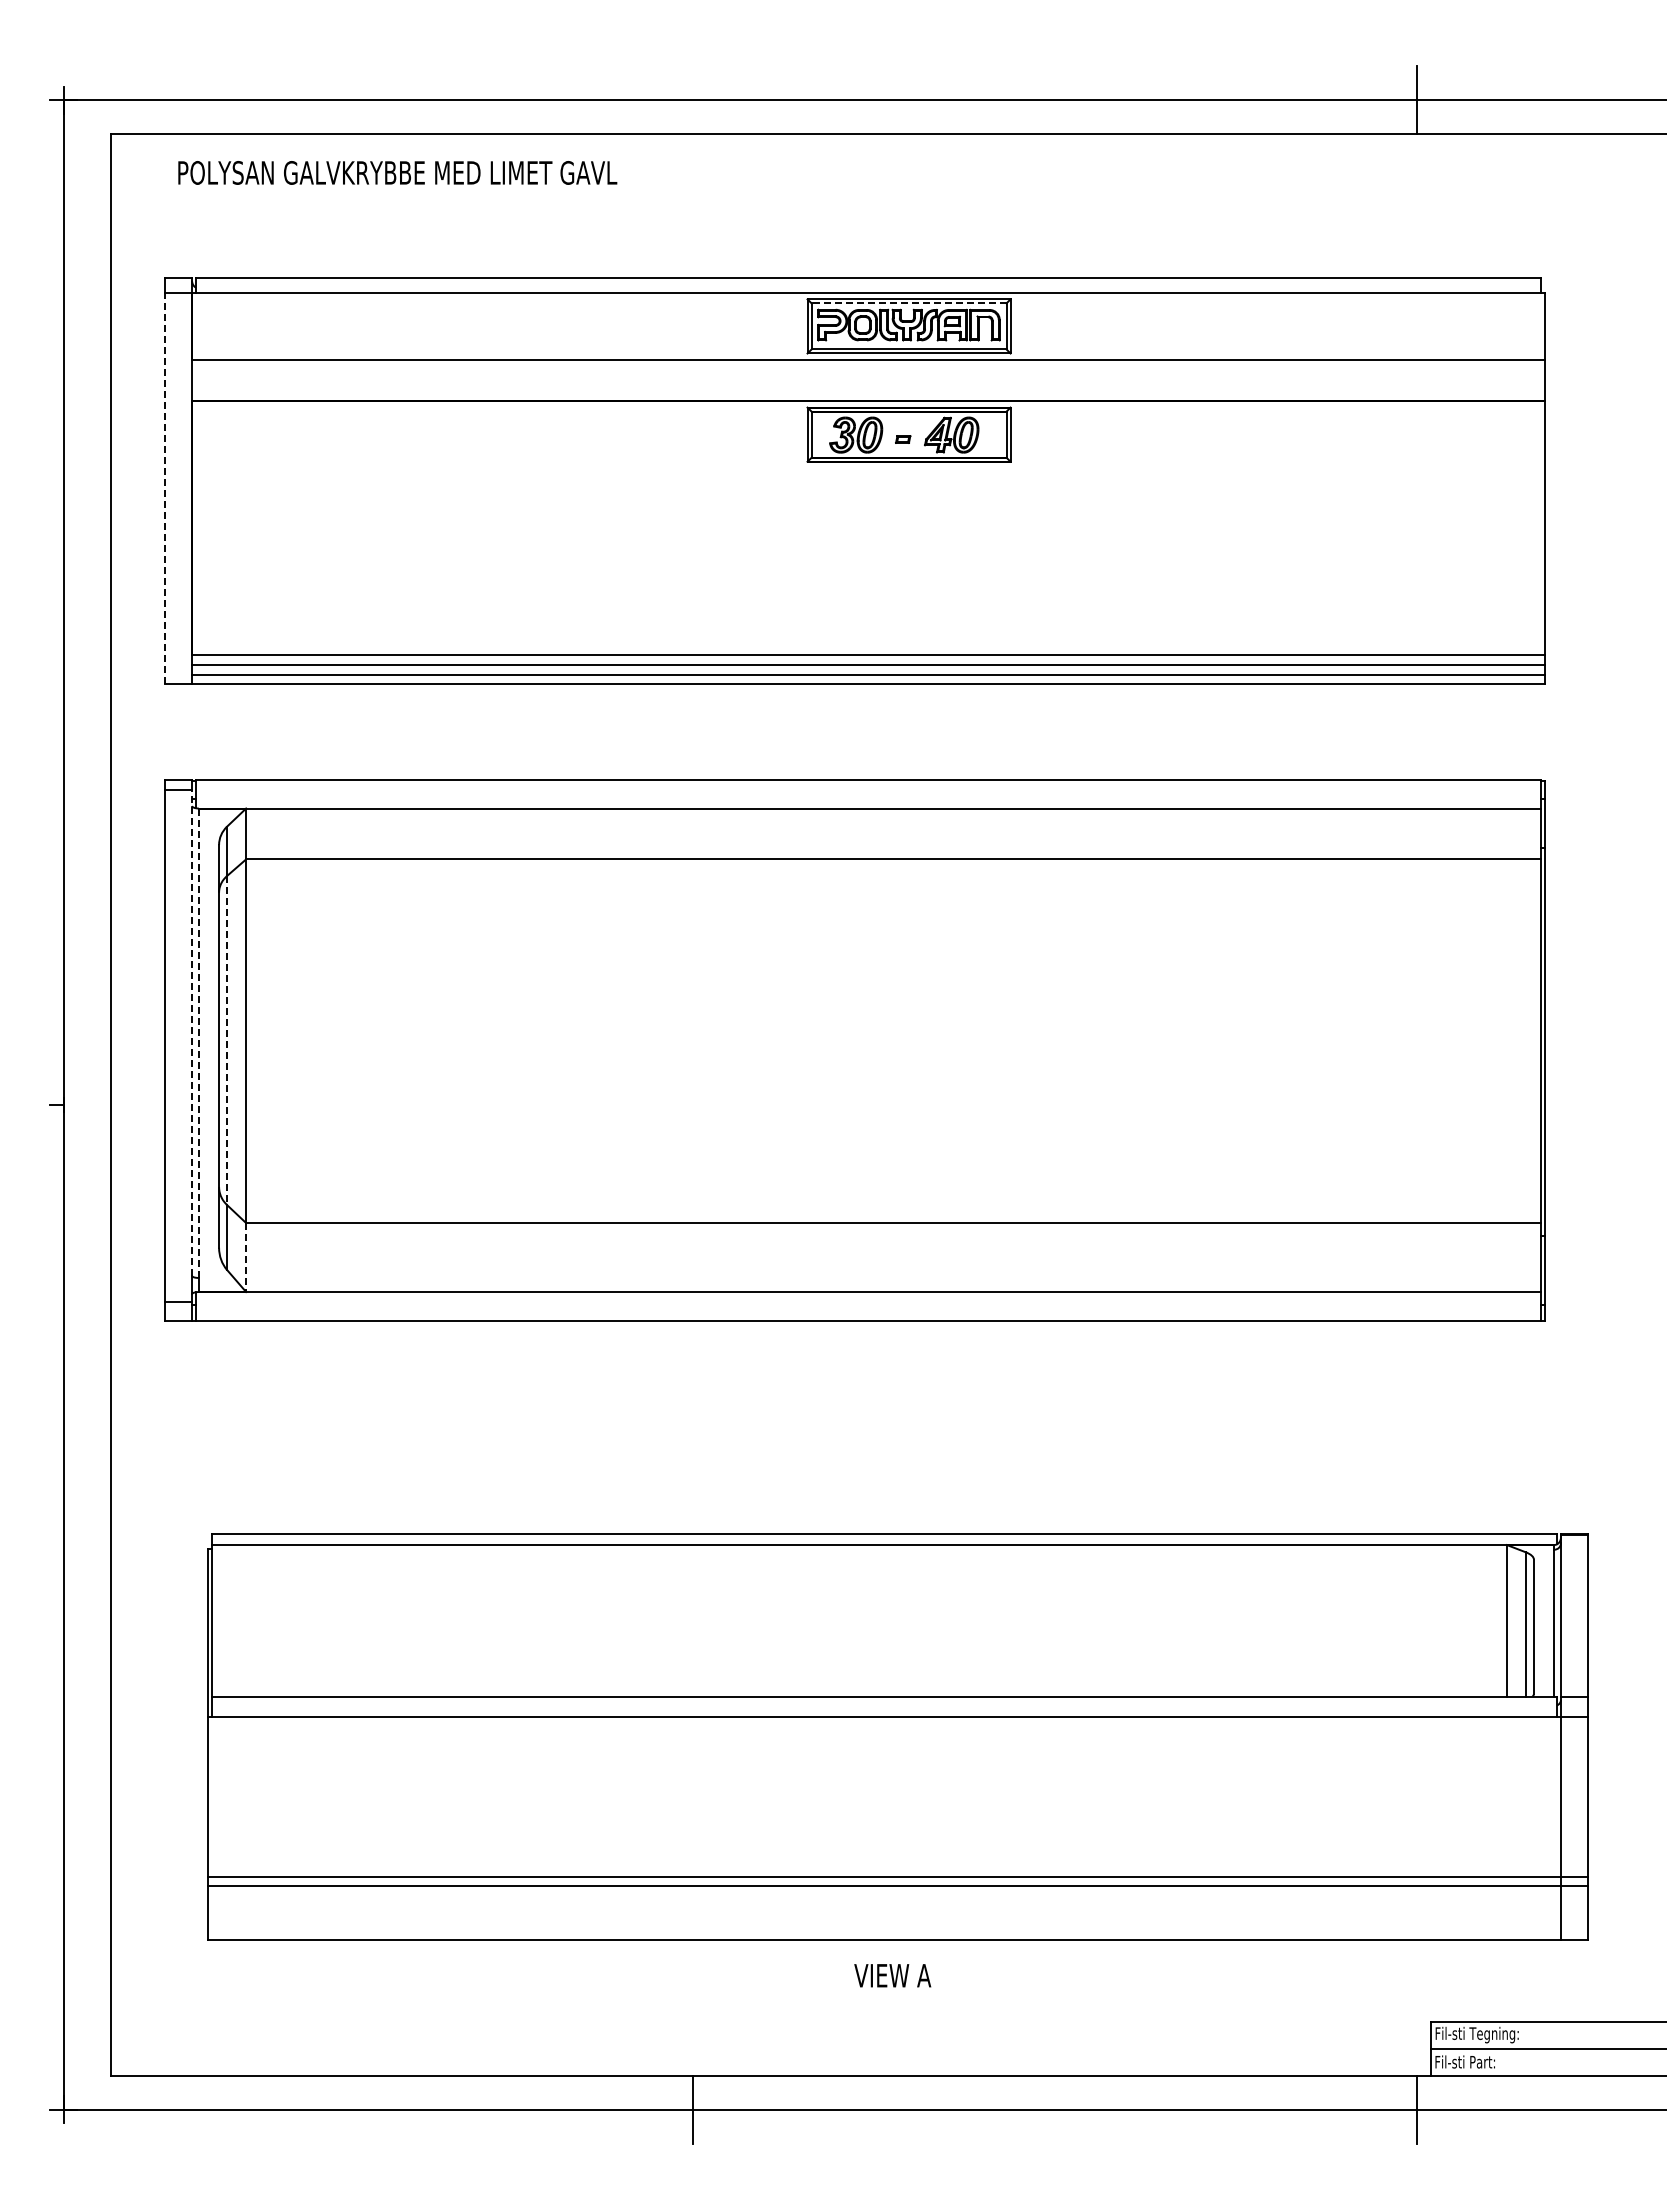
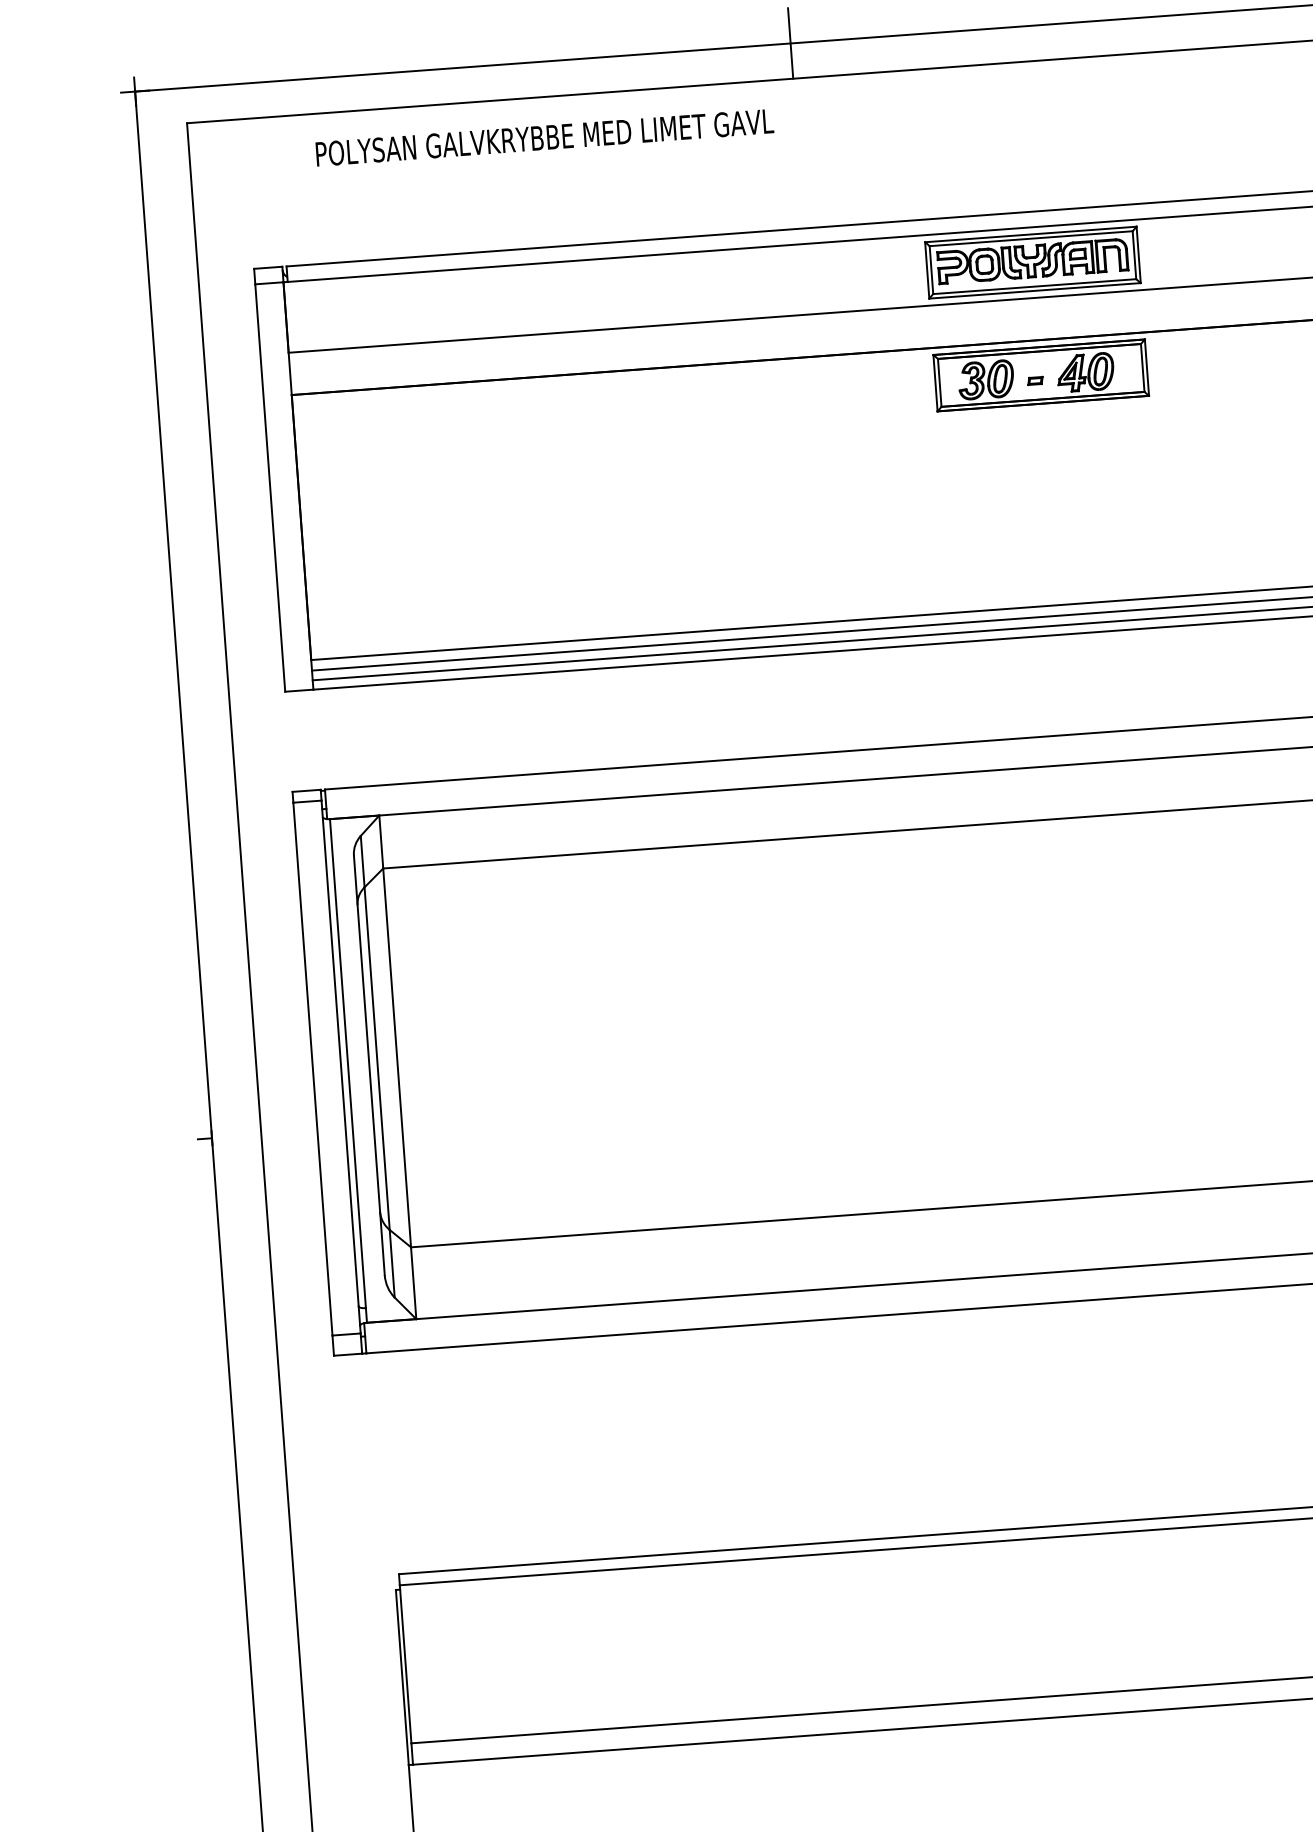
line: (693, 99) -> (791, 42), added
text: (397, 172) -> (544, 137), moved
line: (908, 303) -> (1030, 238), dashed -> solid
line: (164, 488) -> (269, 488), dashed -> solid
line: (192, 1033) -> (340, 1053), dashed -> solid
line: (227, 1041) -> (377, 1059), dashed -> solid
line: (198, 1043) -> (347, 1063), dashed -> solid
line: (246, 1258) -> (414, 1284), dashed -> solid

